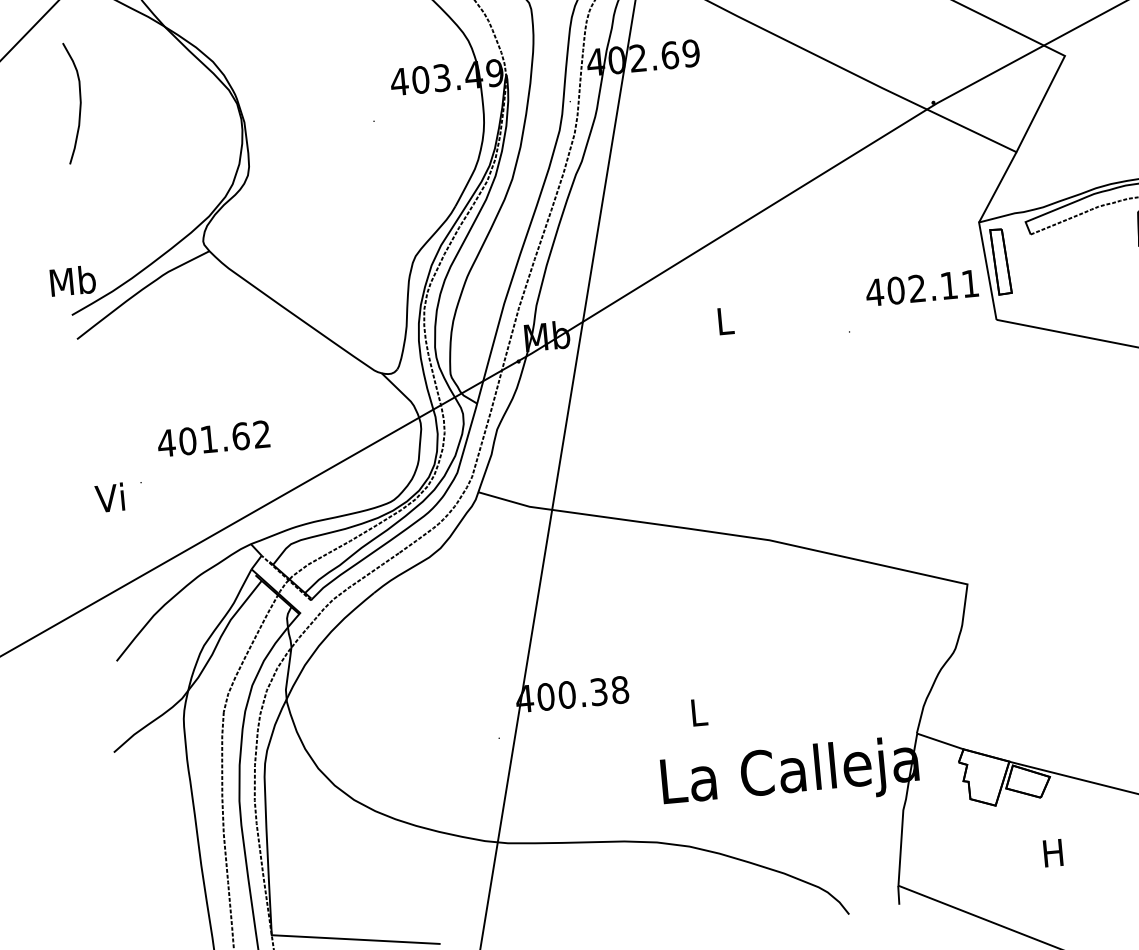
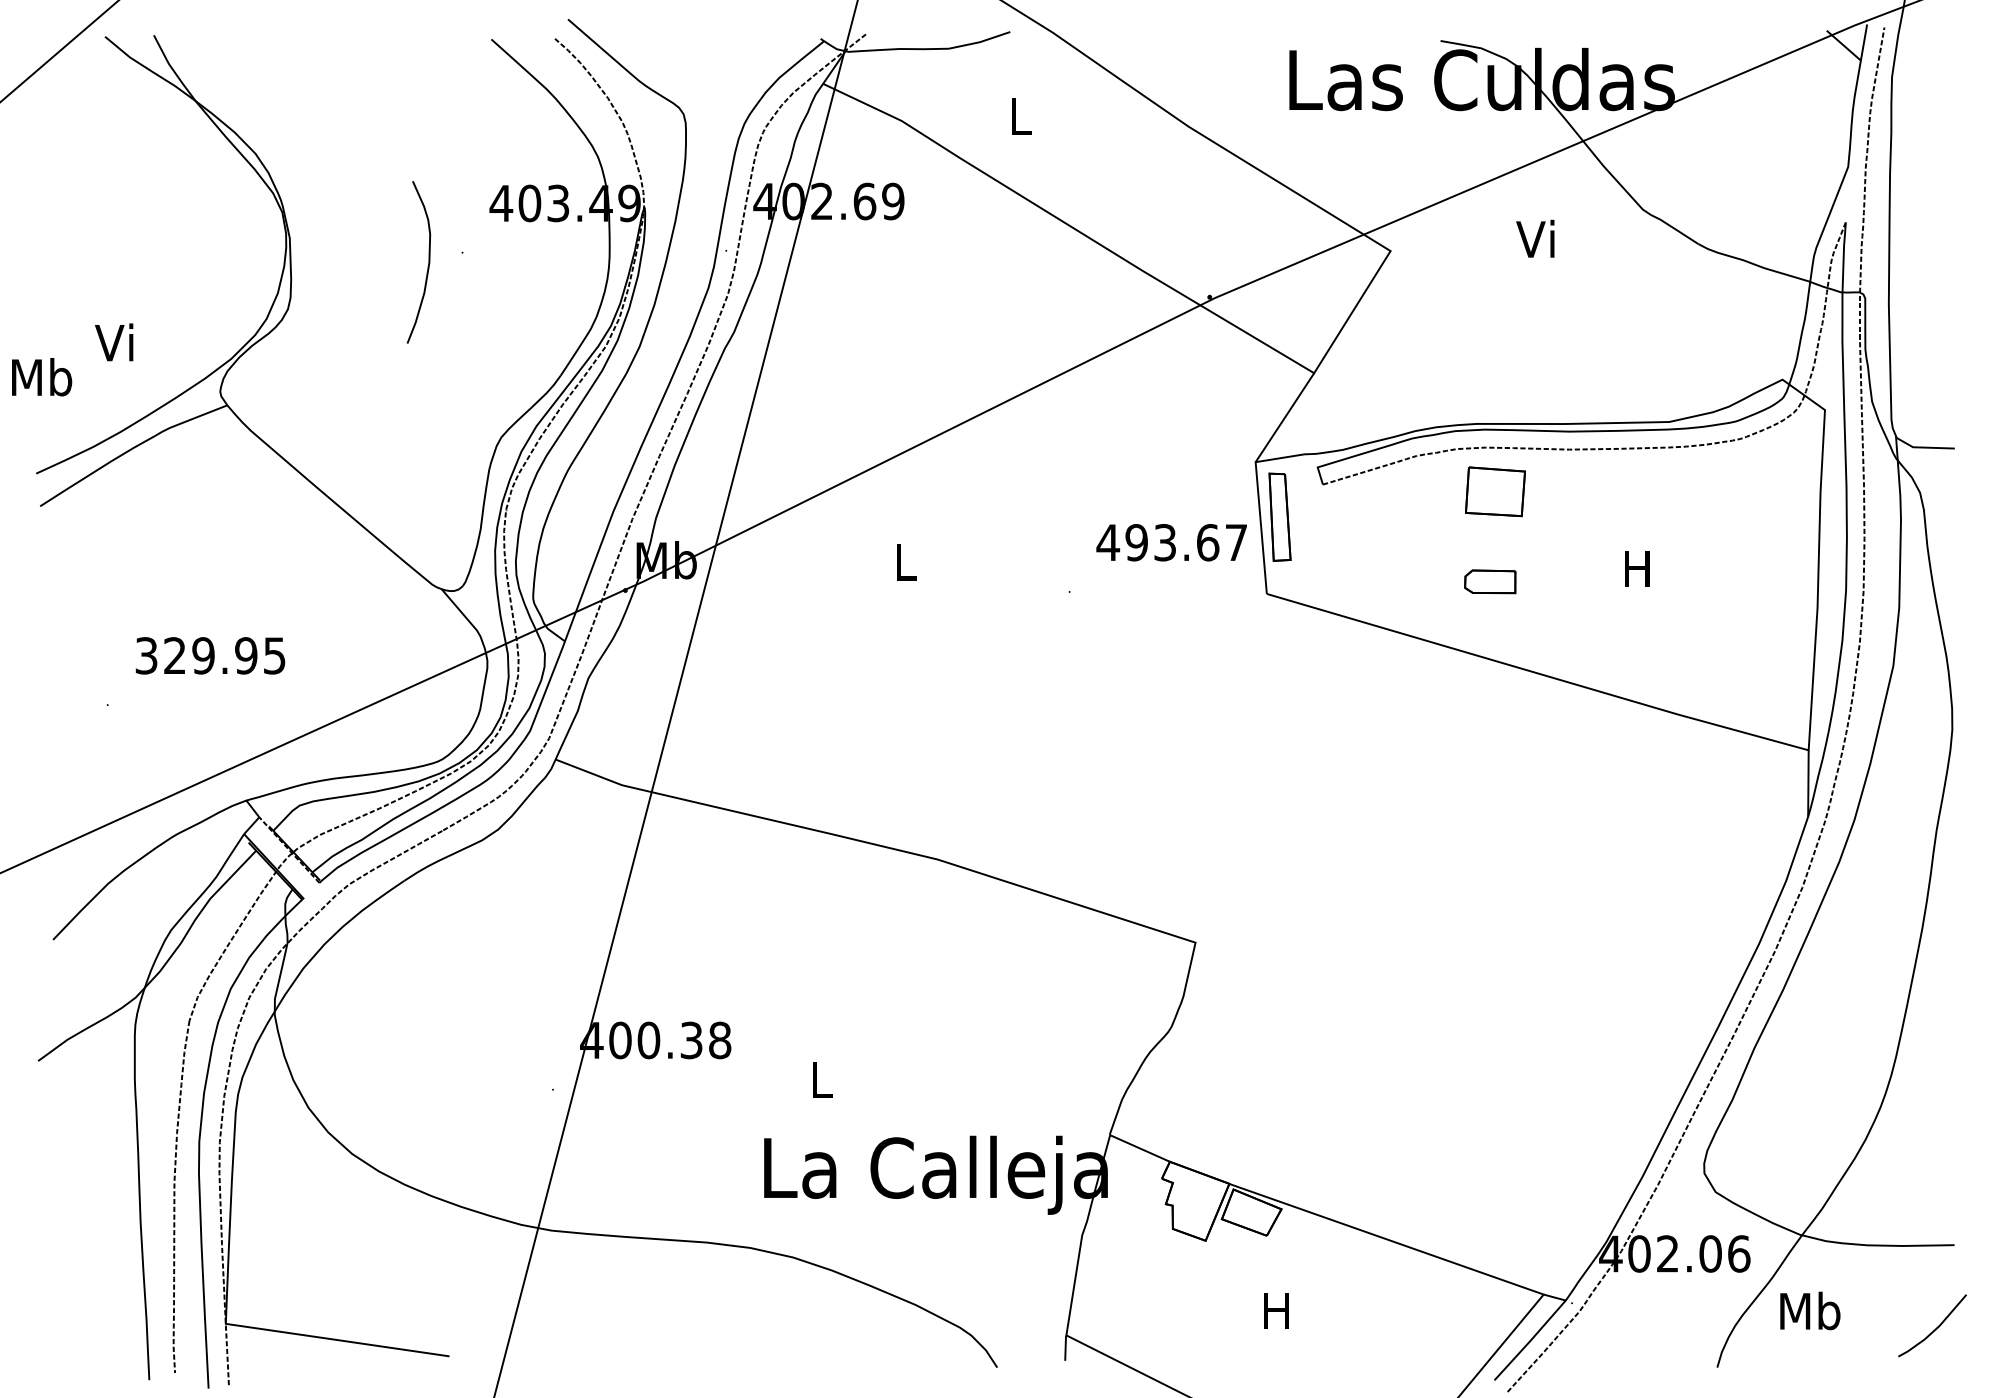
curve: (79, 105) -> (427, 266), moved
text: (73, 281) -> (42, 377), moved
text: (932, 287) -> (1185, 542), 402.11 -> 493.67
text: (213, 438) -> (209, 655), 401.62 -> 329.95
text: (110, 497) -> (114, 342), moved

